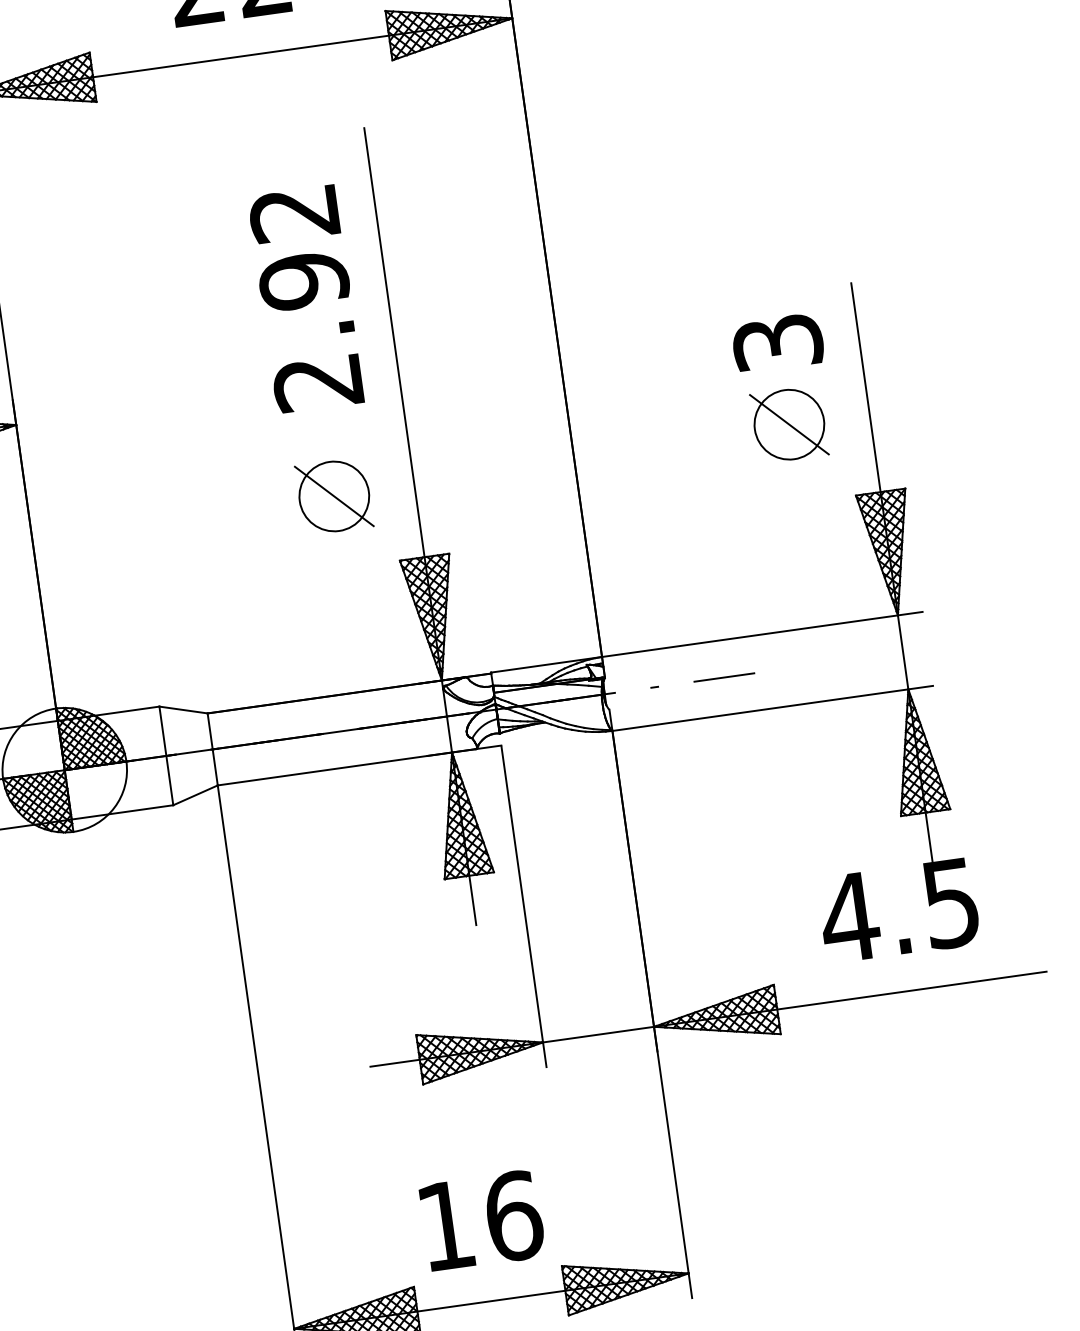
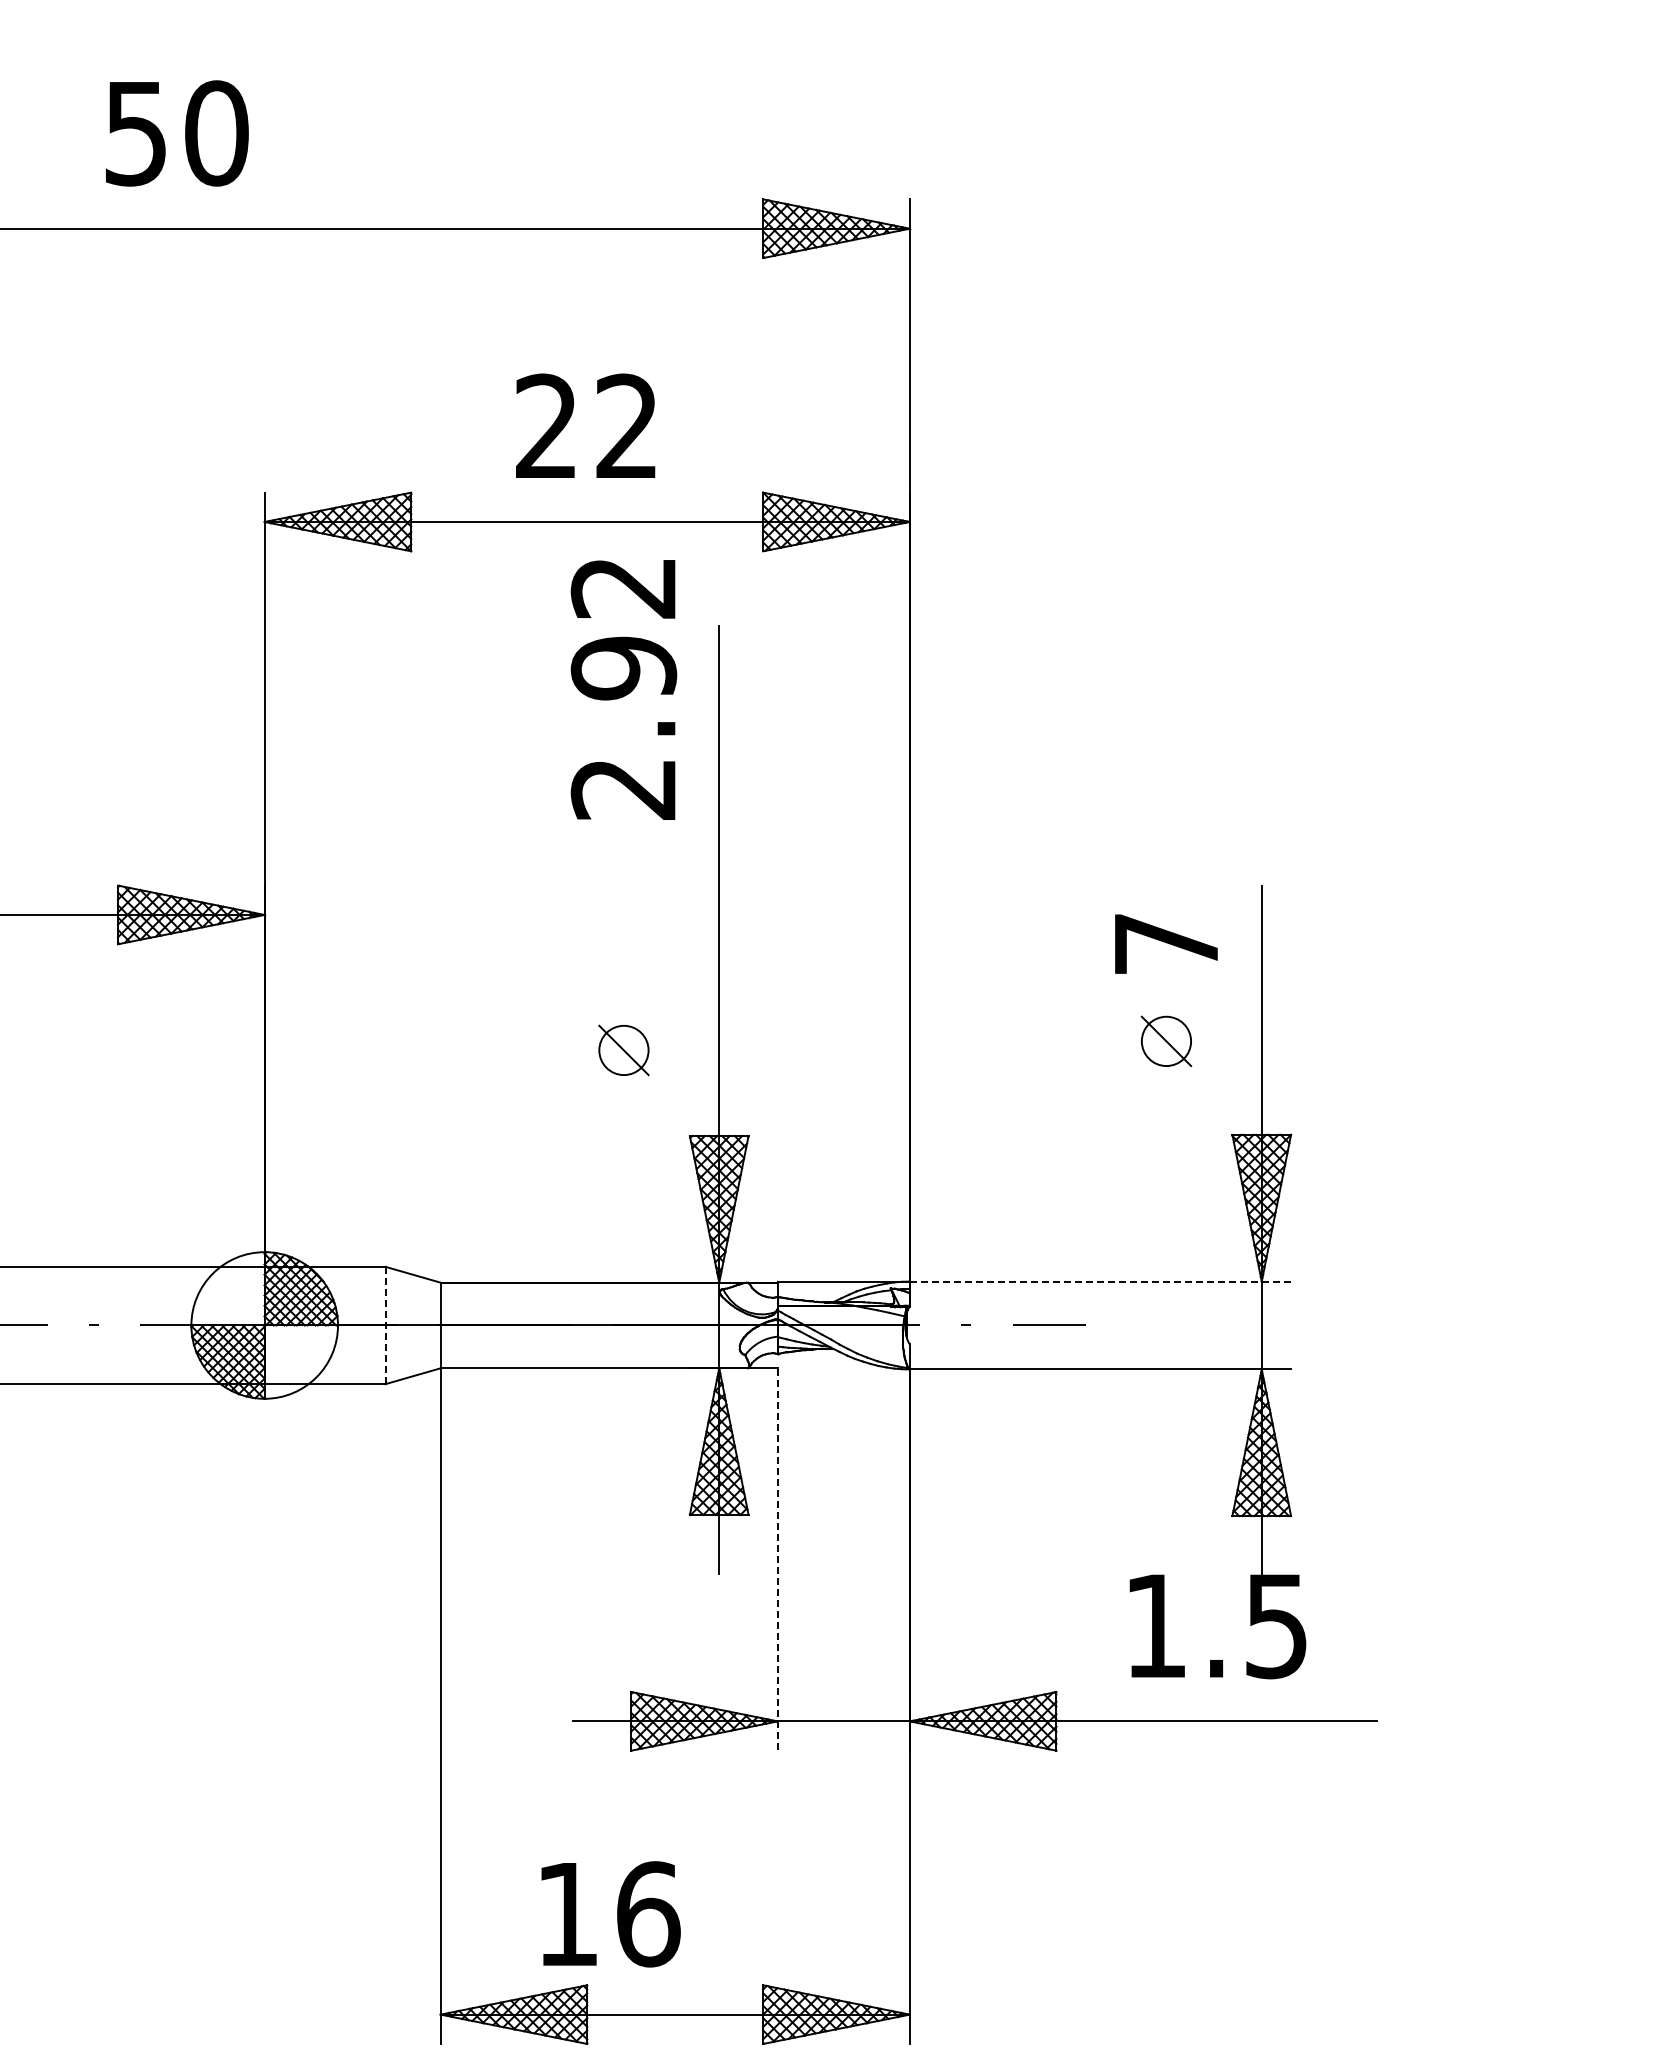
text: (306, 298) -> (623, 689), moved
text: (777, 342) -> (1166, 943), 3 -> 7
part: (789, 424) -> (1166, 1041), size x0.6
part: (333, 496) -> (623, 1050), size x0.6
line: (762, 634) -> (1100, 1281), solid -> dashed
line: (166, 755) -> (385, 1325), solid -> dashed
line: (523, 907) -> (777, 1560), solid -> dashed
text: (849, 917) -> (1155, 1625), 4.5 -> 1.5
text: (482, 1220) -> (610, 1914), moved

